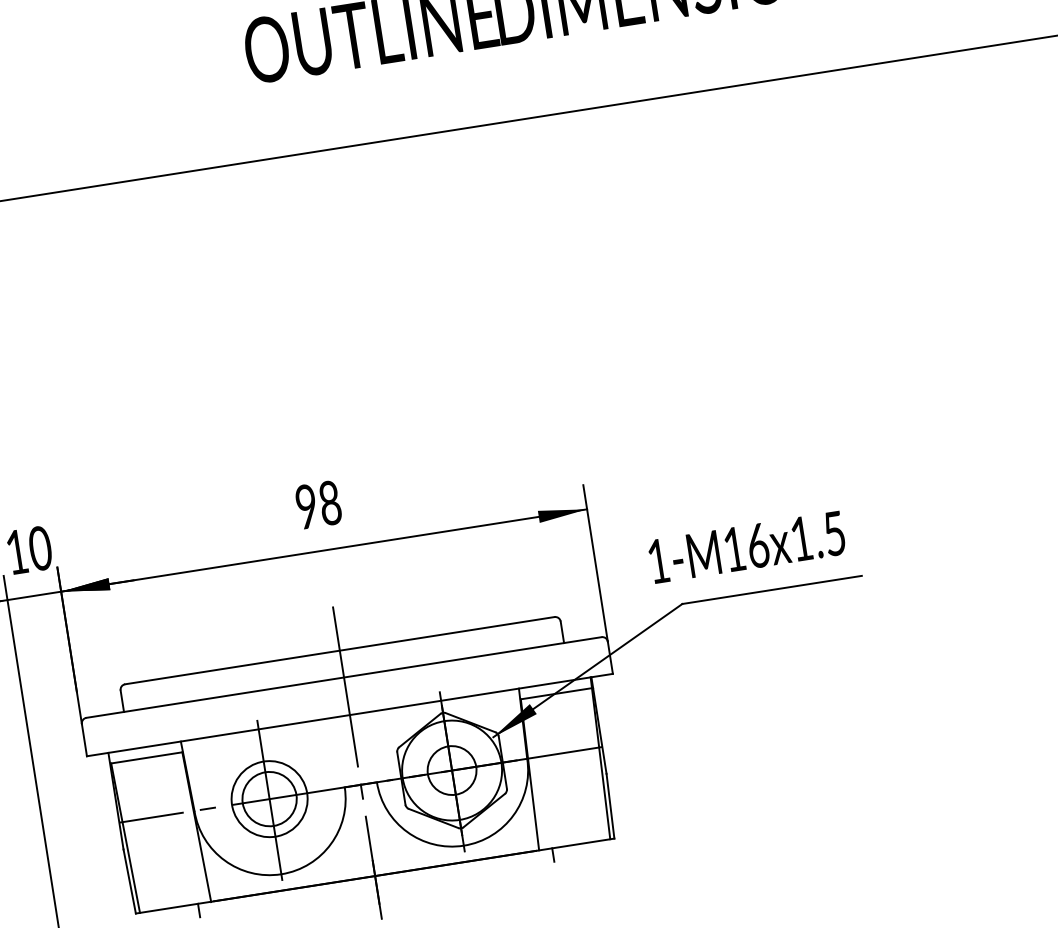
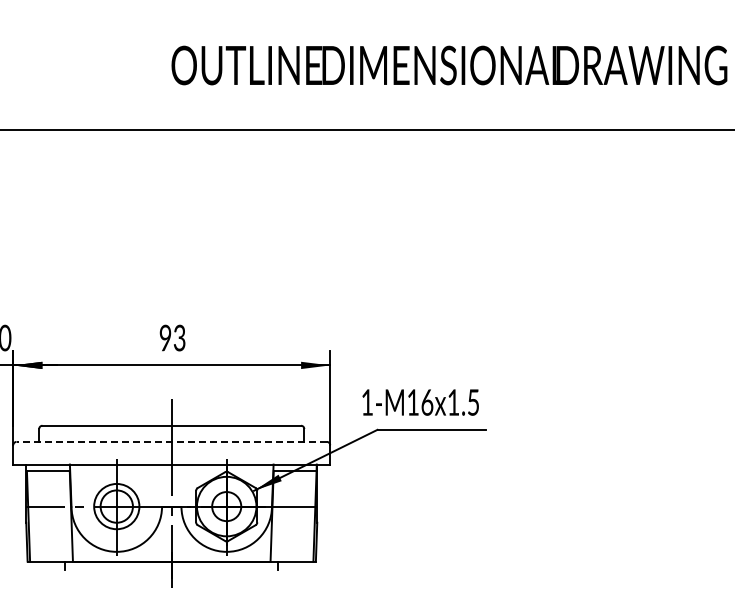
text: (329, 502) -> (179, 337), 98 -> 93
line: (343, 676) -> (171, 441), solid -> dashed

